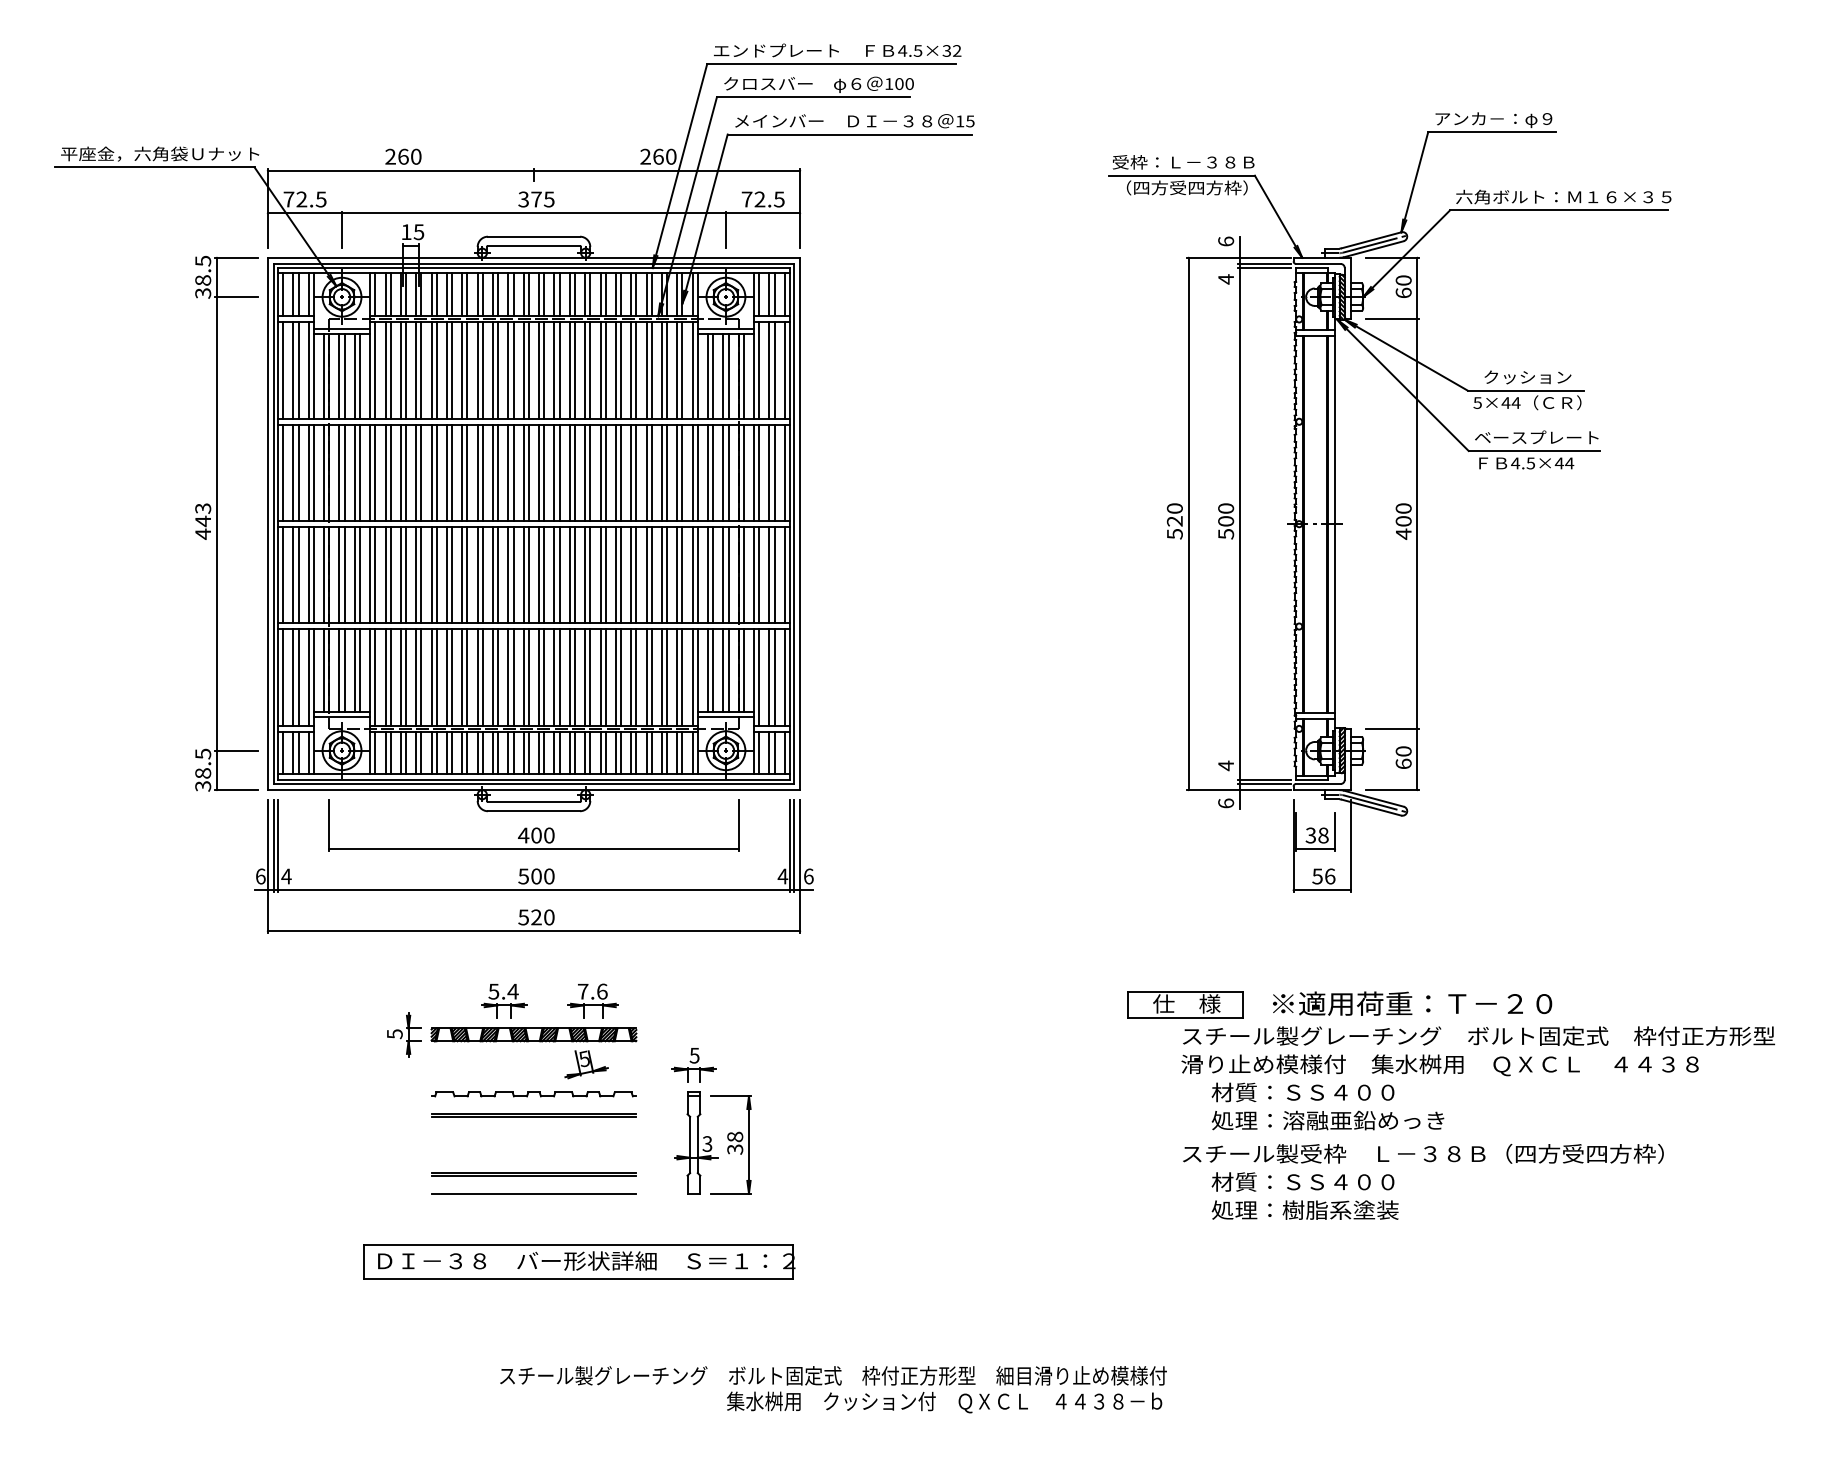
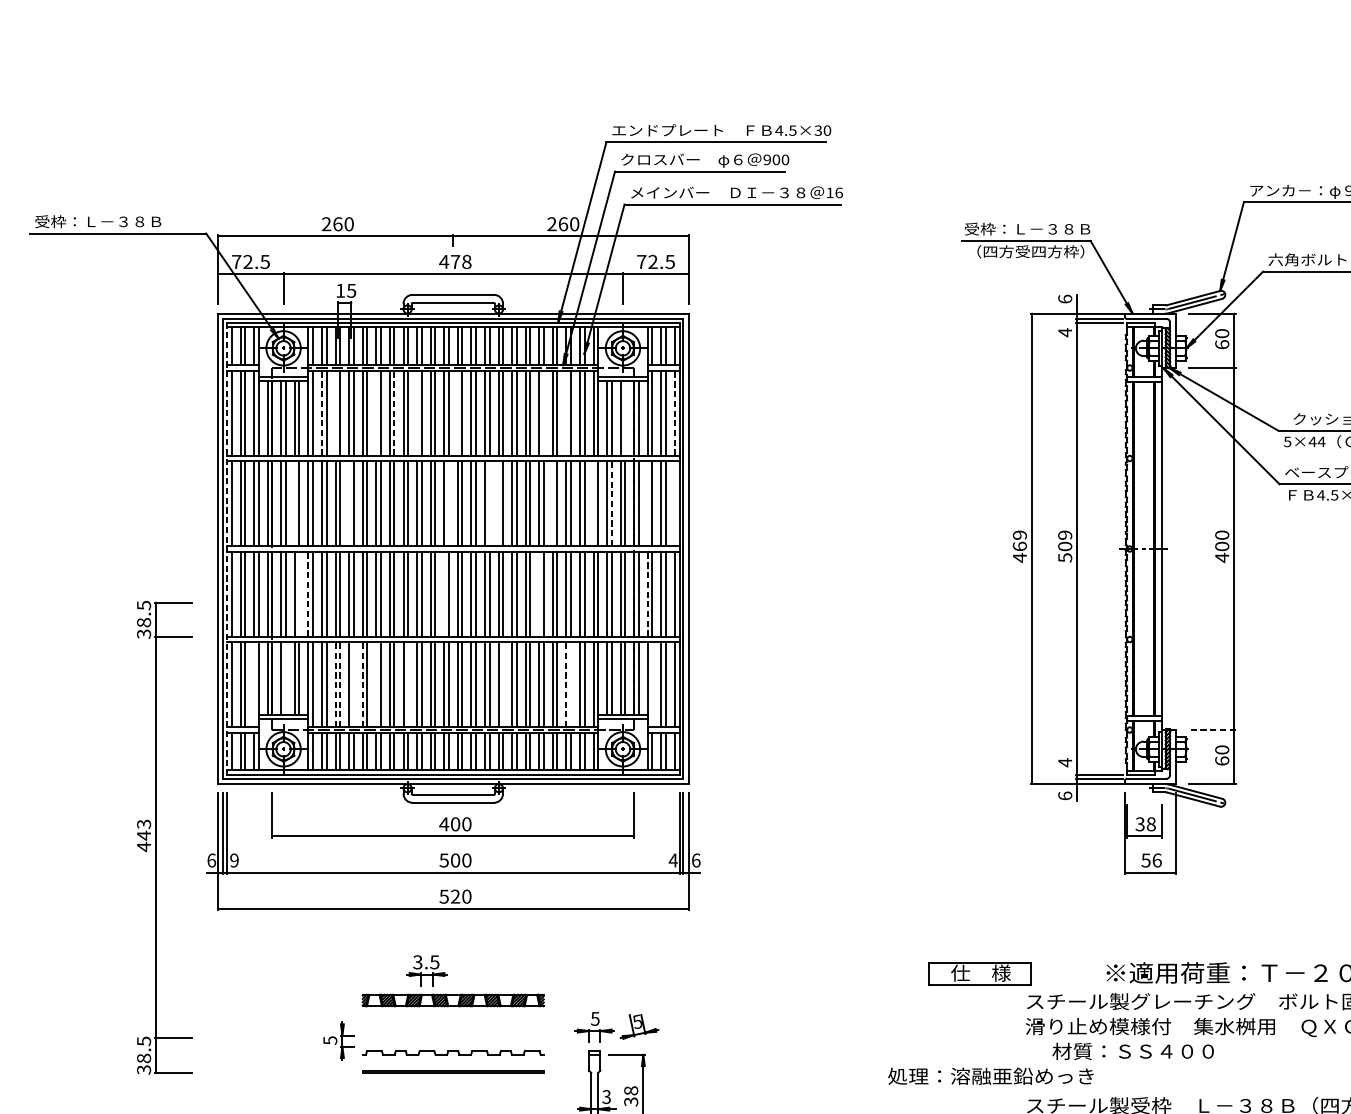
text: (957, 50) -> (827, 130), 4.5×32 -> 4.5×30
text: (889, 84) -> (767, 160), 100 -> 900
text: (970, 121) -> (839, 193), 15 -> 16
text: (160, 153) -> (123, 221), 平座金，六角袋Ｕナット -> 受枠：Ｌ－３８Ｂ
text: (535, 199) -> (454, 261), 375 -> 478
line: (385, 369) -> (322, 412), solid -> dashed
line: (467, 369) -> (394, 412), solid -> dashed
line: (784, 369) -> (674, 412), solid -> dashed
line: (400, 370) -> (335, 413), removed
line: (446, 370) -> (375, 413), removed
line: (493, 370) -> (417, 413), removed
line: (539, 370) -> (458, 413), removed
line: (636, 370) -> (543, 413), removed
line: (661, 370) -> (566, 413), removed
line: (728, 376) -> (625, 418), removed
line: (354, 472) -> (294, 503), removed
line: (416, 472) -> (349, 503), removed
line: (528, 472) -> (448, 503), removed
line: (574, 472) -> (489, 503), removed
line: (585, 472) -> (498, 503), removed
line: (646, 472) -> (552, 503), removed
line: (692, 472) -> (593, 503), removed
line: (713, 472) -> (611, 503), solid -> dashed
line: (754, 472) -> (648, 503), removed
line: (784, 472) -> (674, 503), removed
text: (1226, 508) -> (1065, 535), 500 -> 509
text: (1174, 521) -> (1019, 546), 520 -> 469
part: (217, 523) -> (156, 837), moved
line: (278, 523) -> (227, 548), solid -> dashed
line: (370, 574) -> (308, 593), solid -> dashed
line: (754, 574) -> (648, 593), solid -> dashed
line: (359, 575) -> (299, 594), removed
line: (523, 575) -> (444, 594), removed
line: (631, 575) -> (539, 594), removed
line: (344, 670) -> (285, 678), removed
line: (308, 677) -> (253, 684), removed
line: (400, 677) -> (335, 684), solid -> dashed
line: (406, 677) -> (340, 684), solid -> dashed
line: (421, 677) -> (353, 684), removed
line: (431, 677) -> (362, 684), solid -> dashed
line: (446, 677) -> (375, 684), removed
line: (482, 677) -> (407, 684), removed
line: (590, 677) -> (503, 684), removed
line: (661, 677) -> (566, 684), solid -> dashed
line: (667, 677) -> (571, 684), removed
line: (759, 677) -> (652, 684), removed
line: (1392, 728) -> (1212, 729), solid -> dashed
text: (286, 876) -> (234, 860), 4 -> 9
text: (503, 991) -> (426, 962), 5.4 -> 3.5
part: (592, 1000) -> (505, 970), removed
part: (1185, 1004) -> (979, 973), moved
part: (404, 1034) -> (338, 1040), moved
part: (586, 1064) -> (639, 1026), moved
text: (1327, 1120) -> (990, 1076), moved

